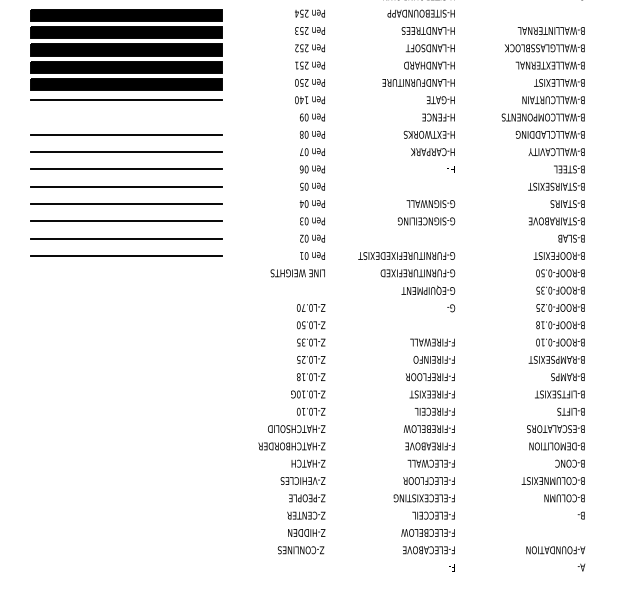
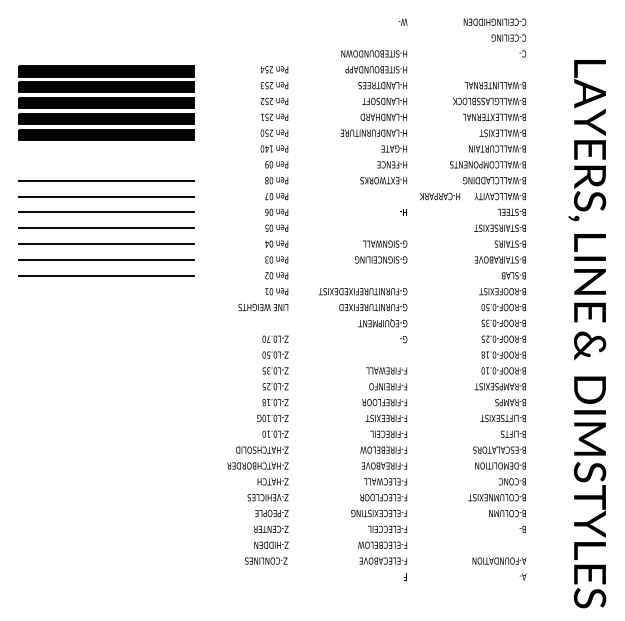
line: (125, 100) -> (105, 149), removed
text: (432, 152) -> (439, 196), moved
line: (125, 255) -> (105, 291), removed

